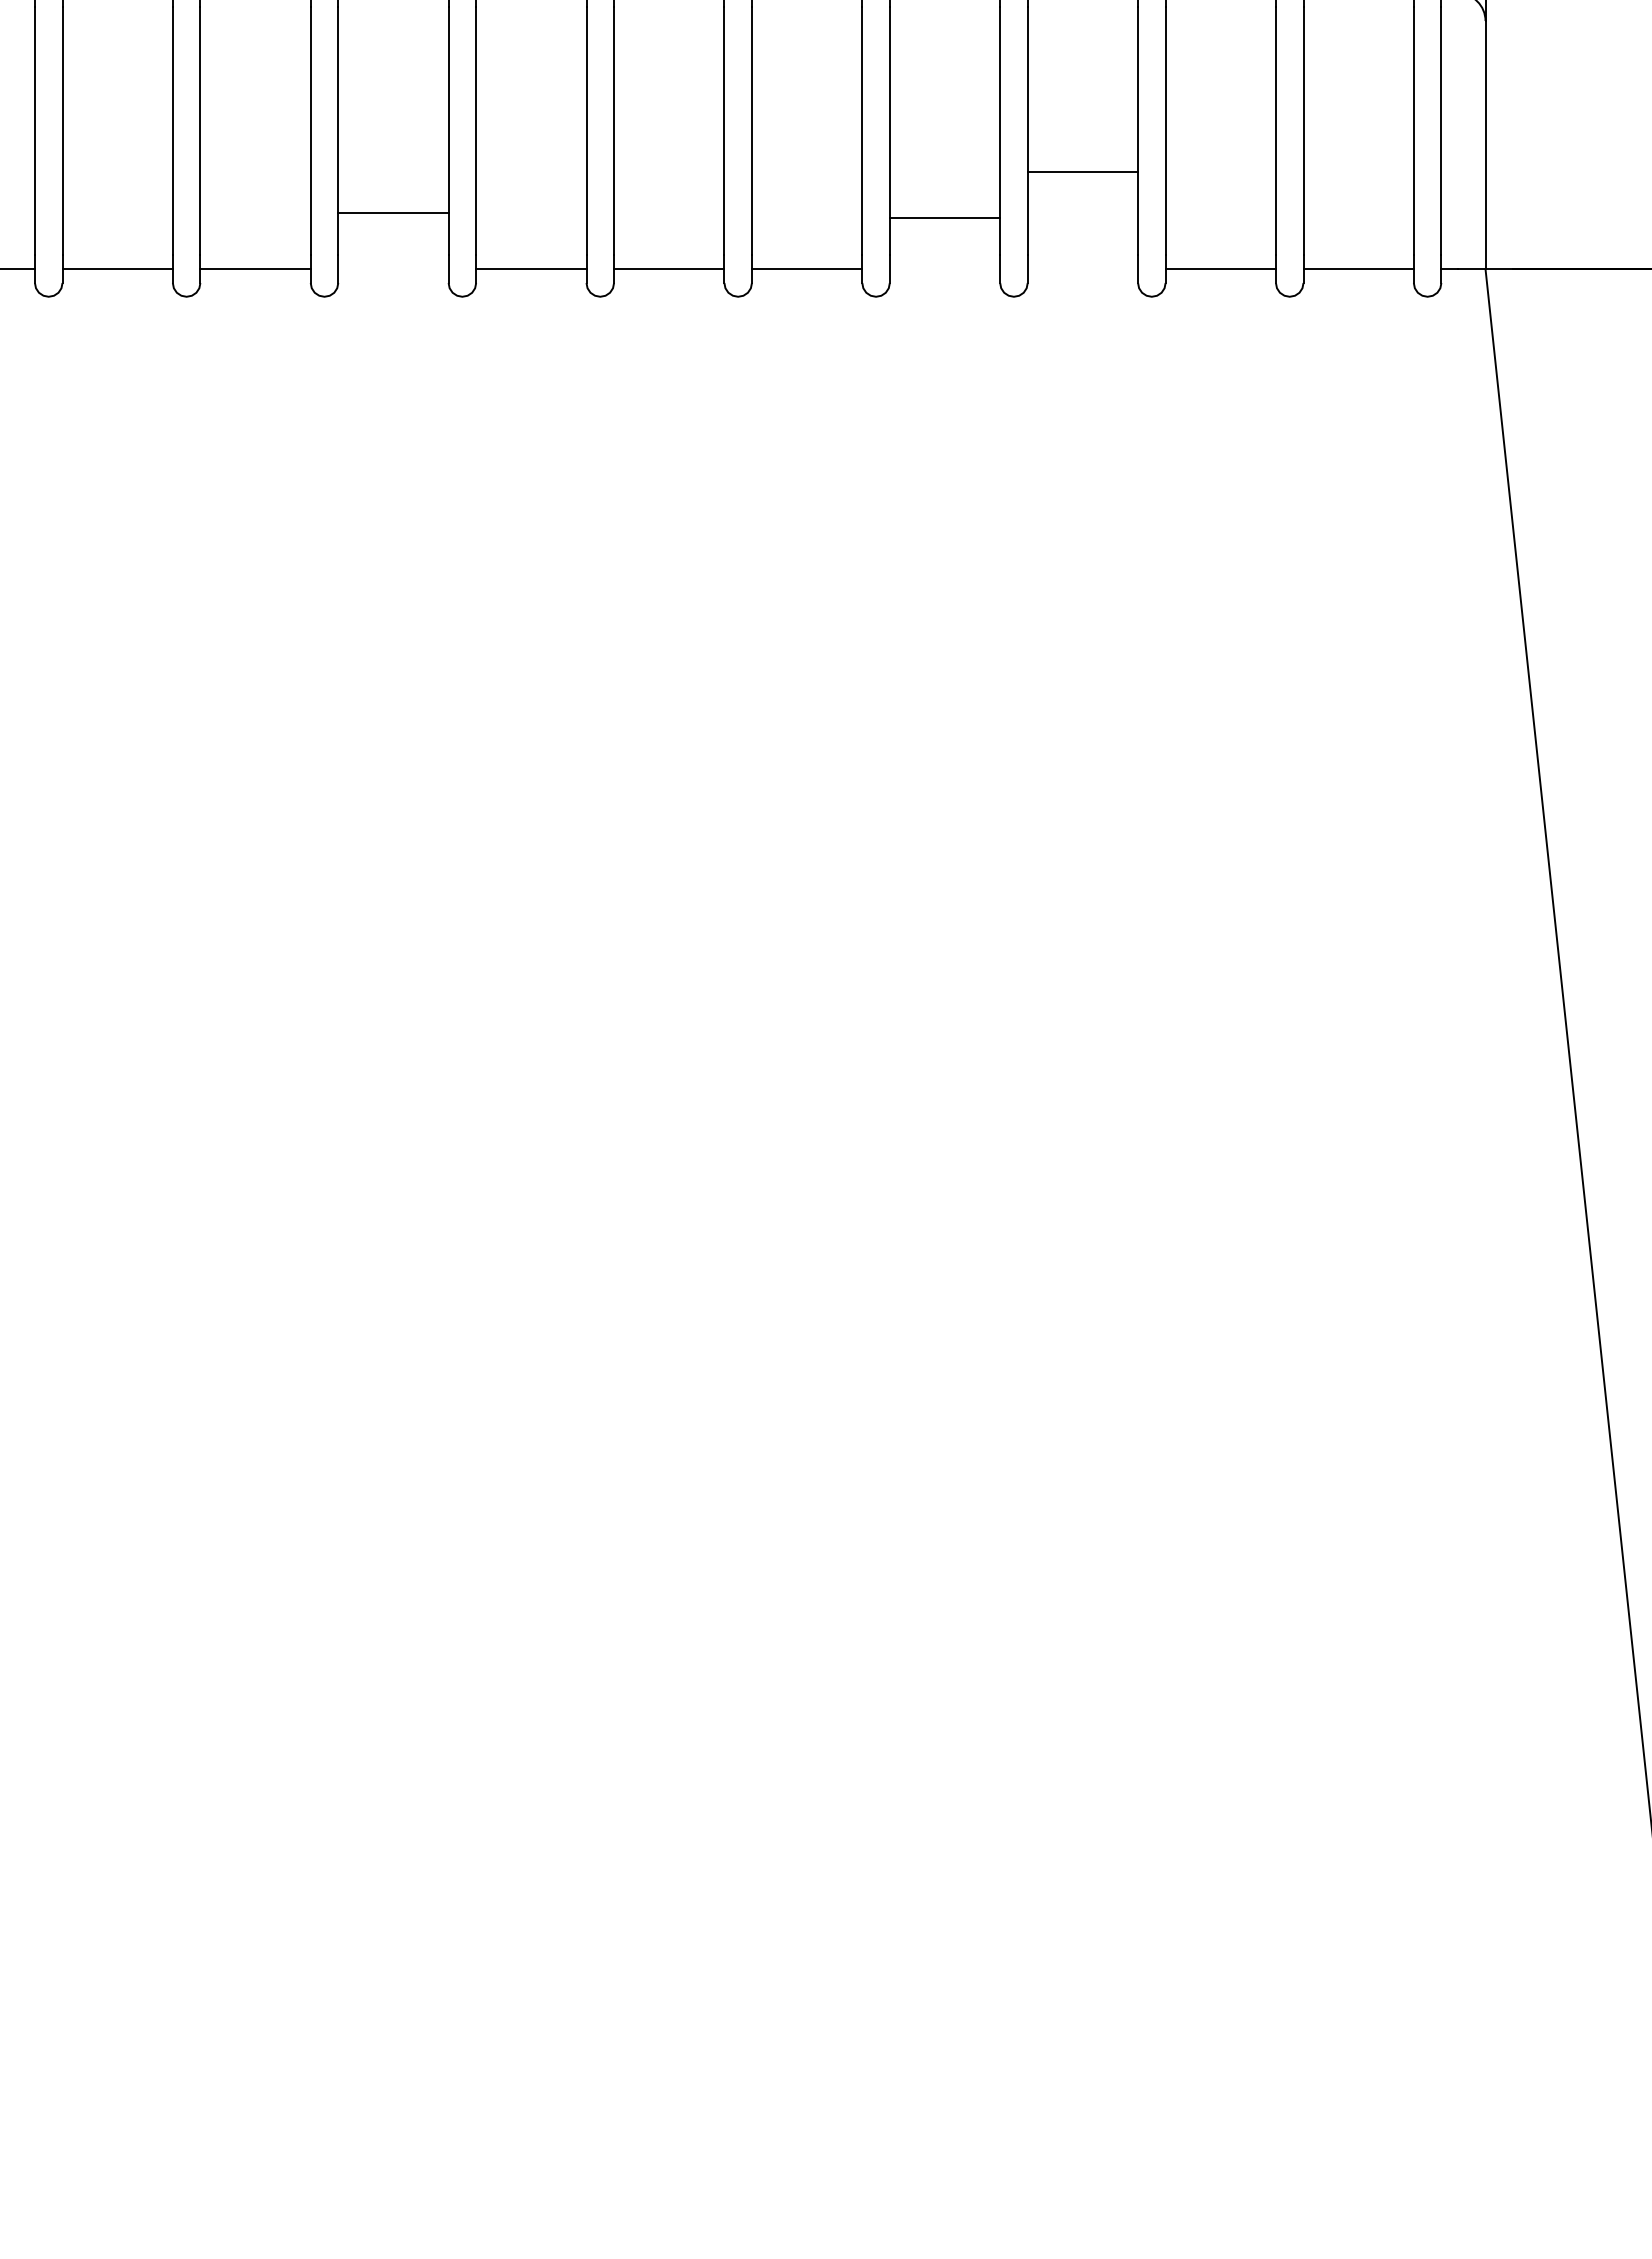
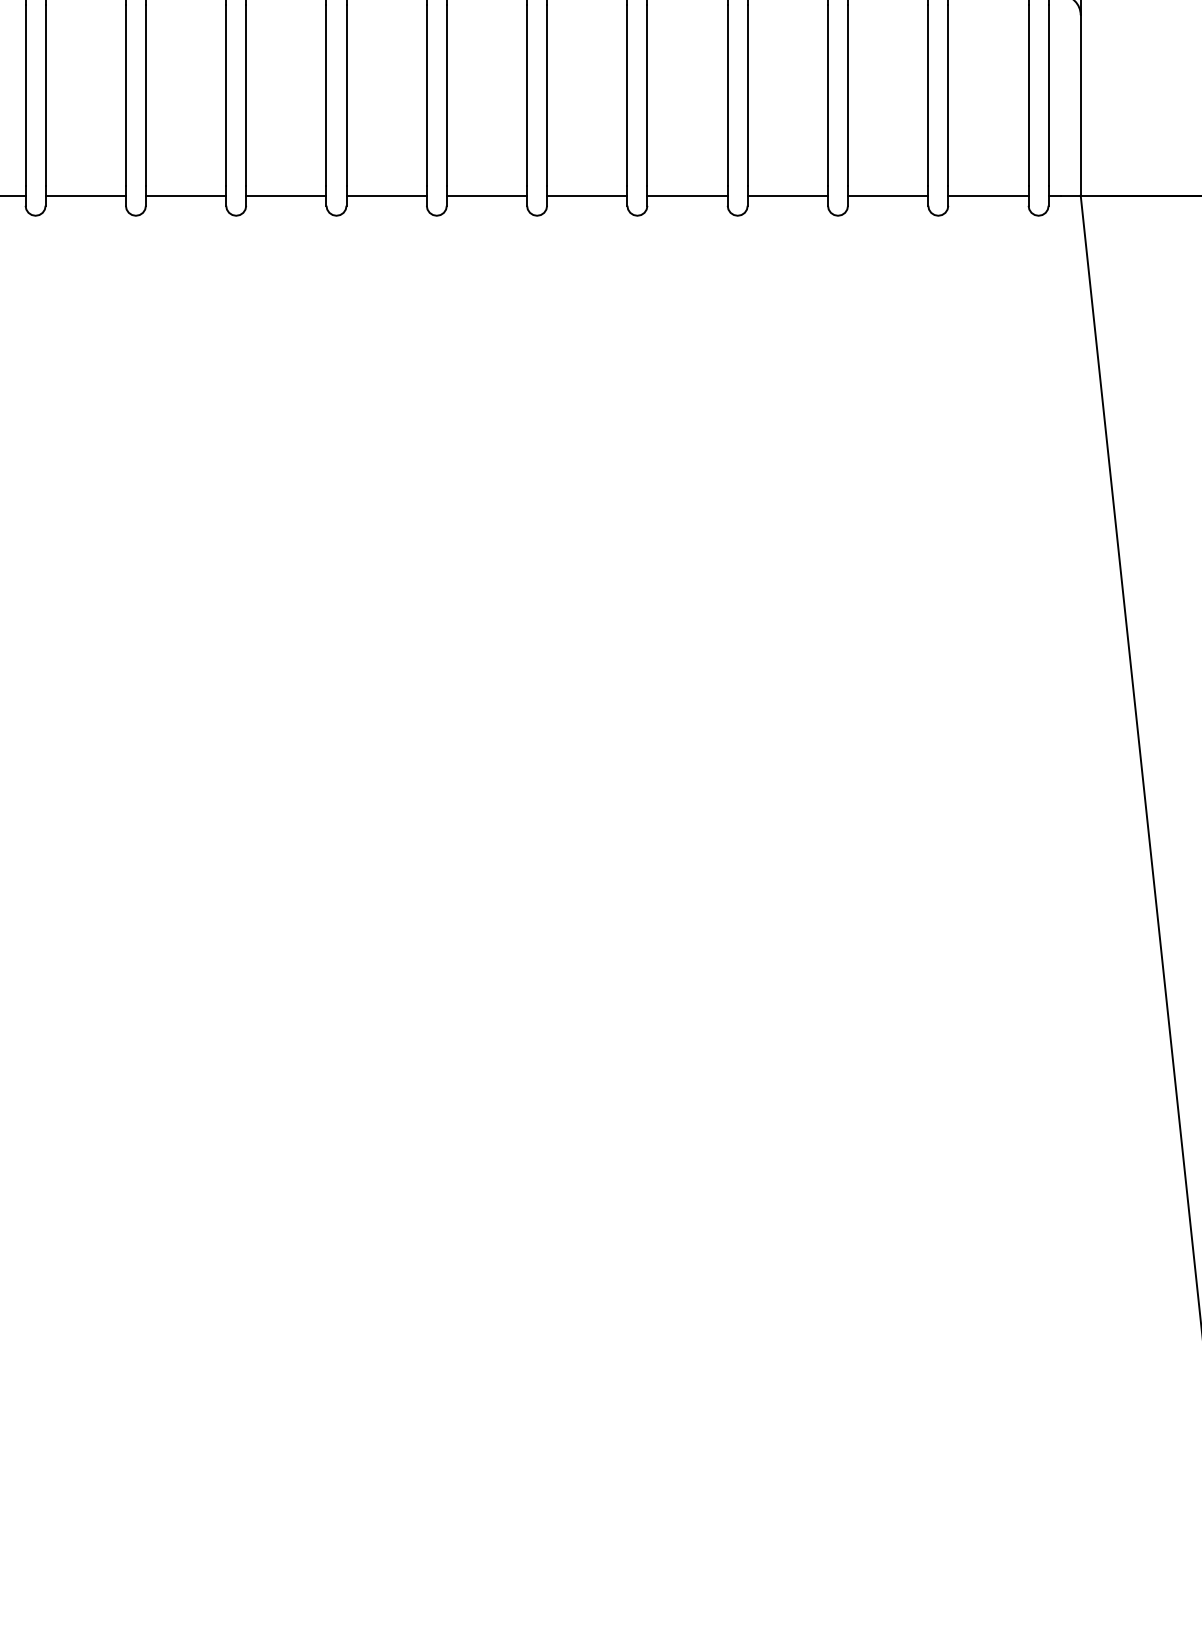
line: (1082, 172) -> (787, 195), moved
line: (393, 213) -> (286, 195), moved
line: (944, 218) -> (687, 195), moved

